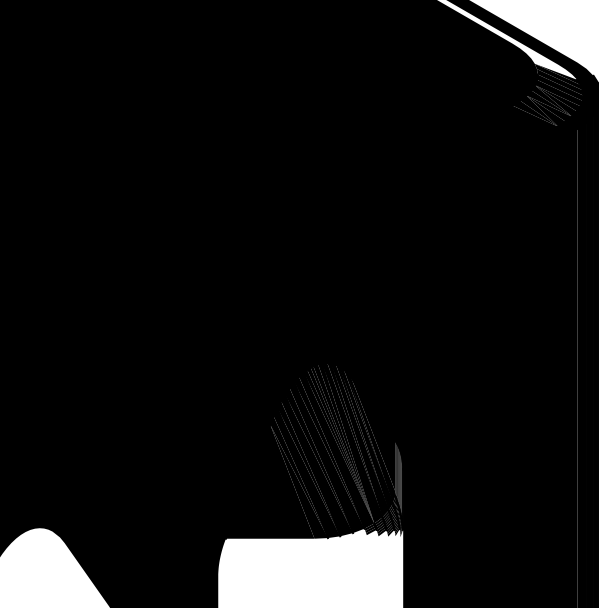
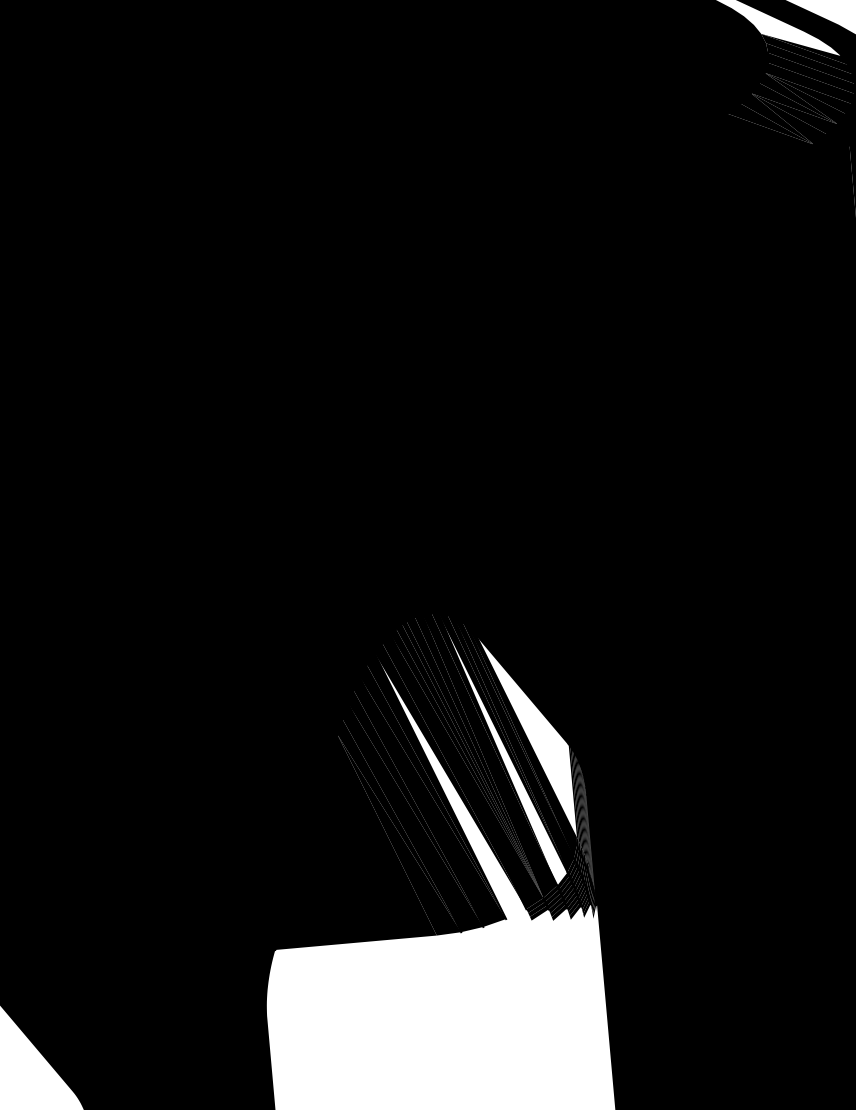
fill: (373, 434) -> (527, 735), removed
fill: (359, 440) -> (502, 749), removed
fill: (329, 457) -> (450, 785), removed

